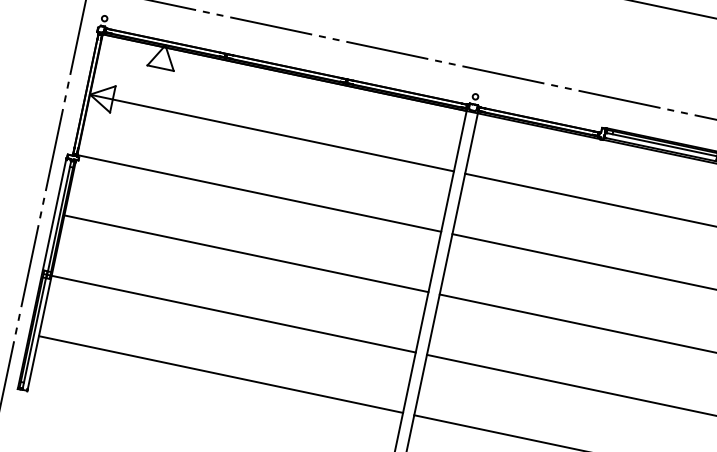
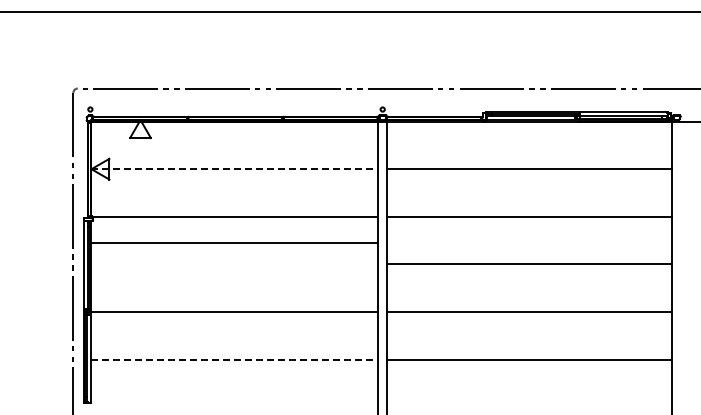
line: (272, 133) -> (235, 169), solid -> dashed
line: (246, 253) -> (234, 243), moved
line: (221, 374) -> (235, 359), solid -> dashed

